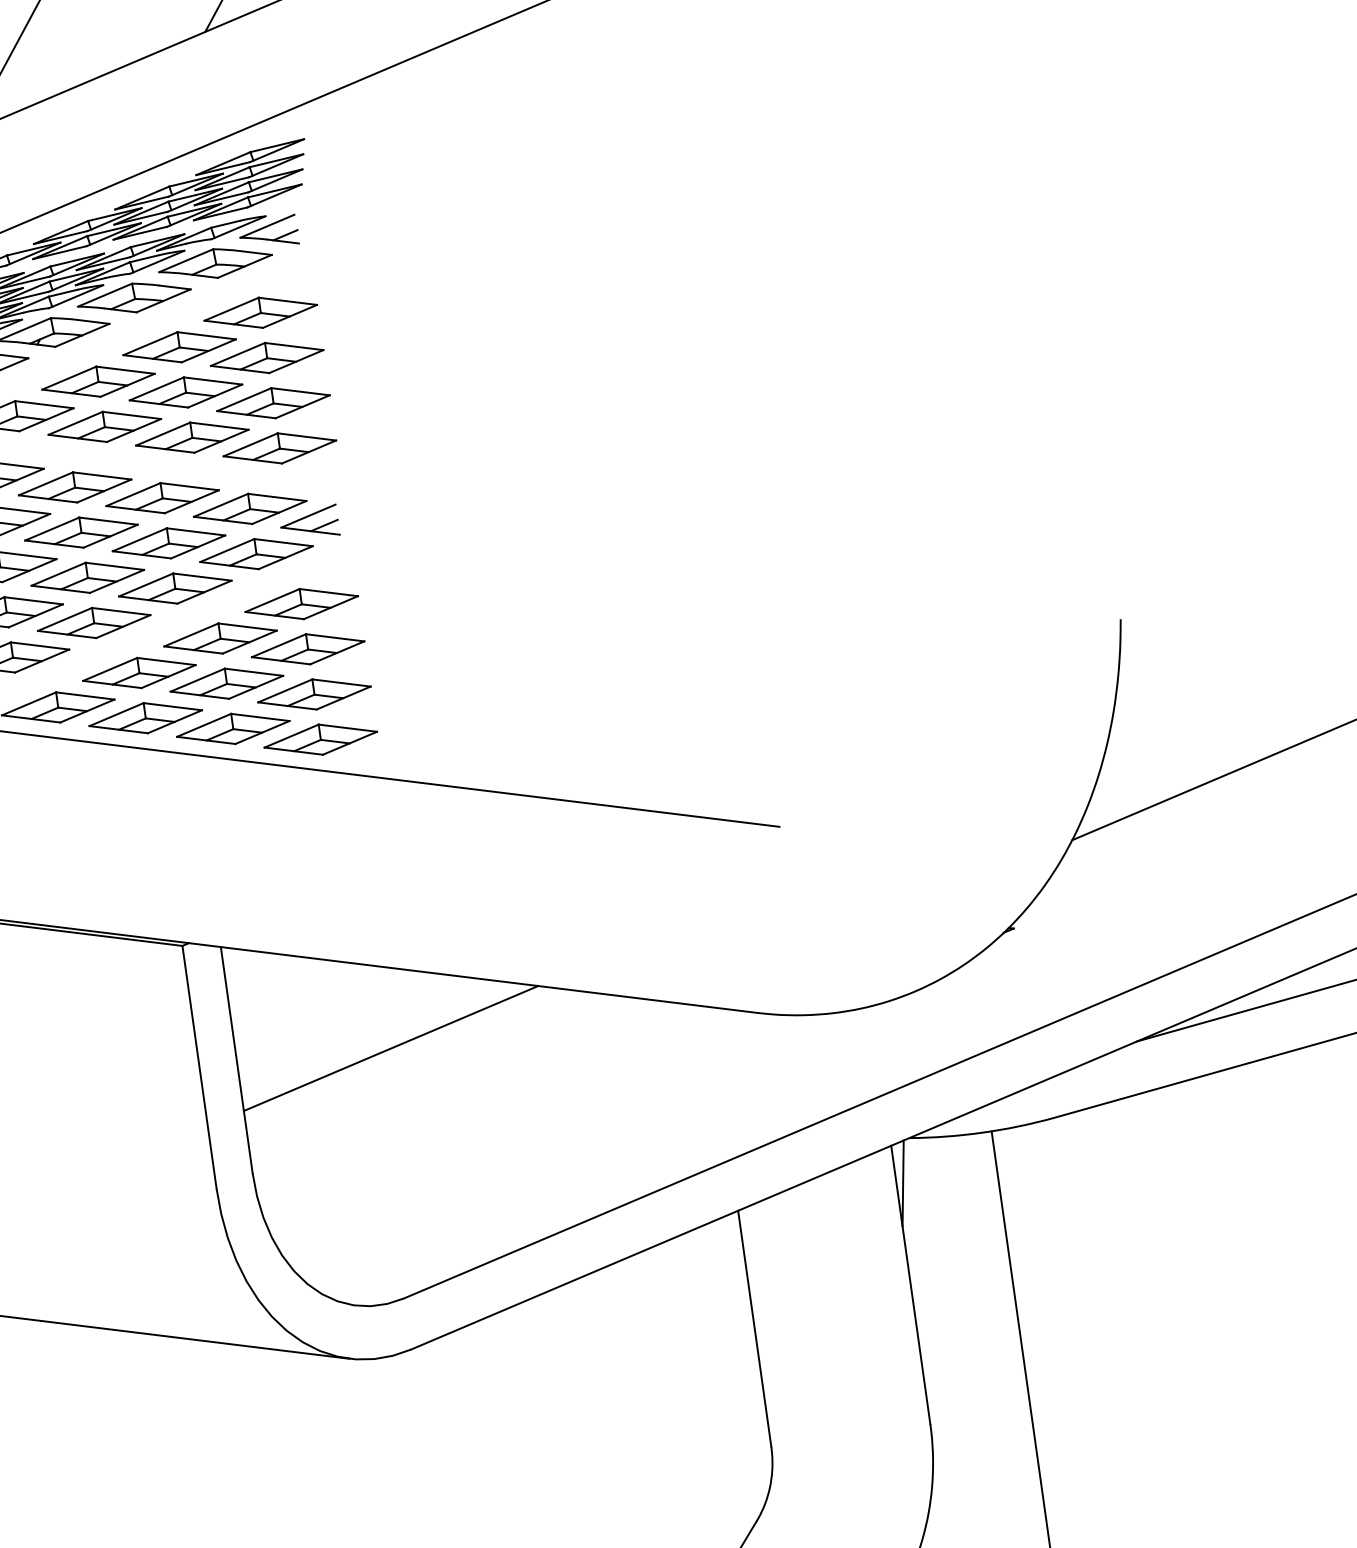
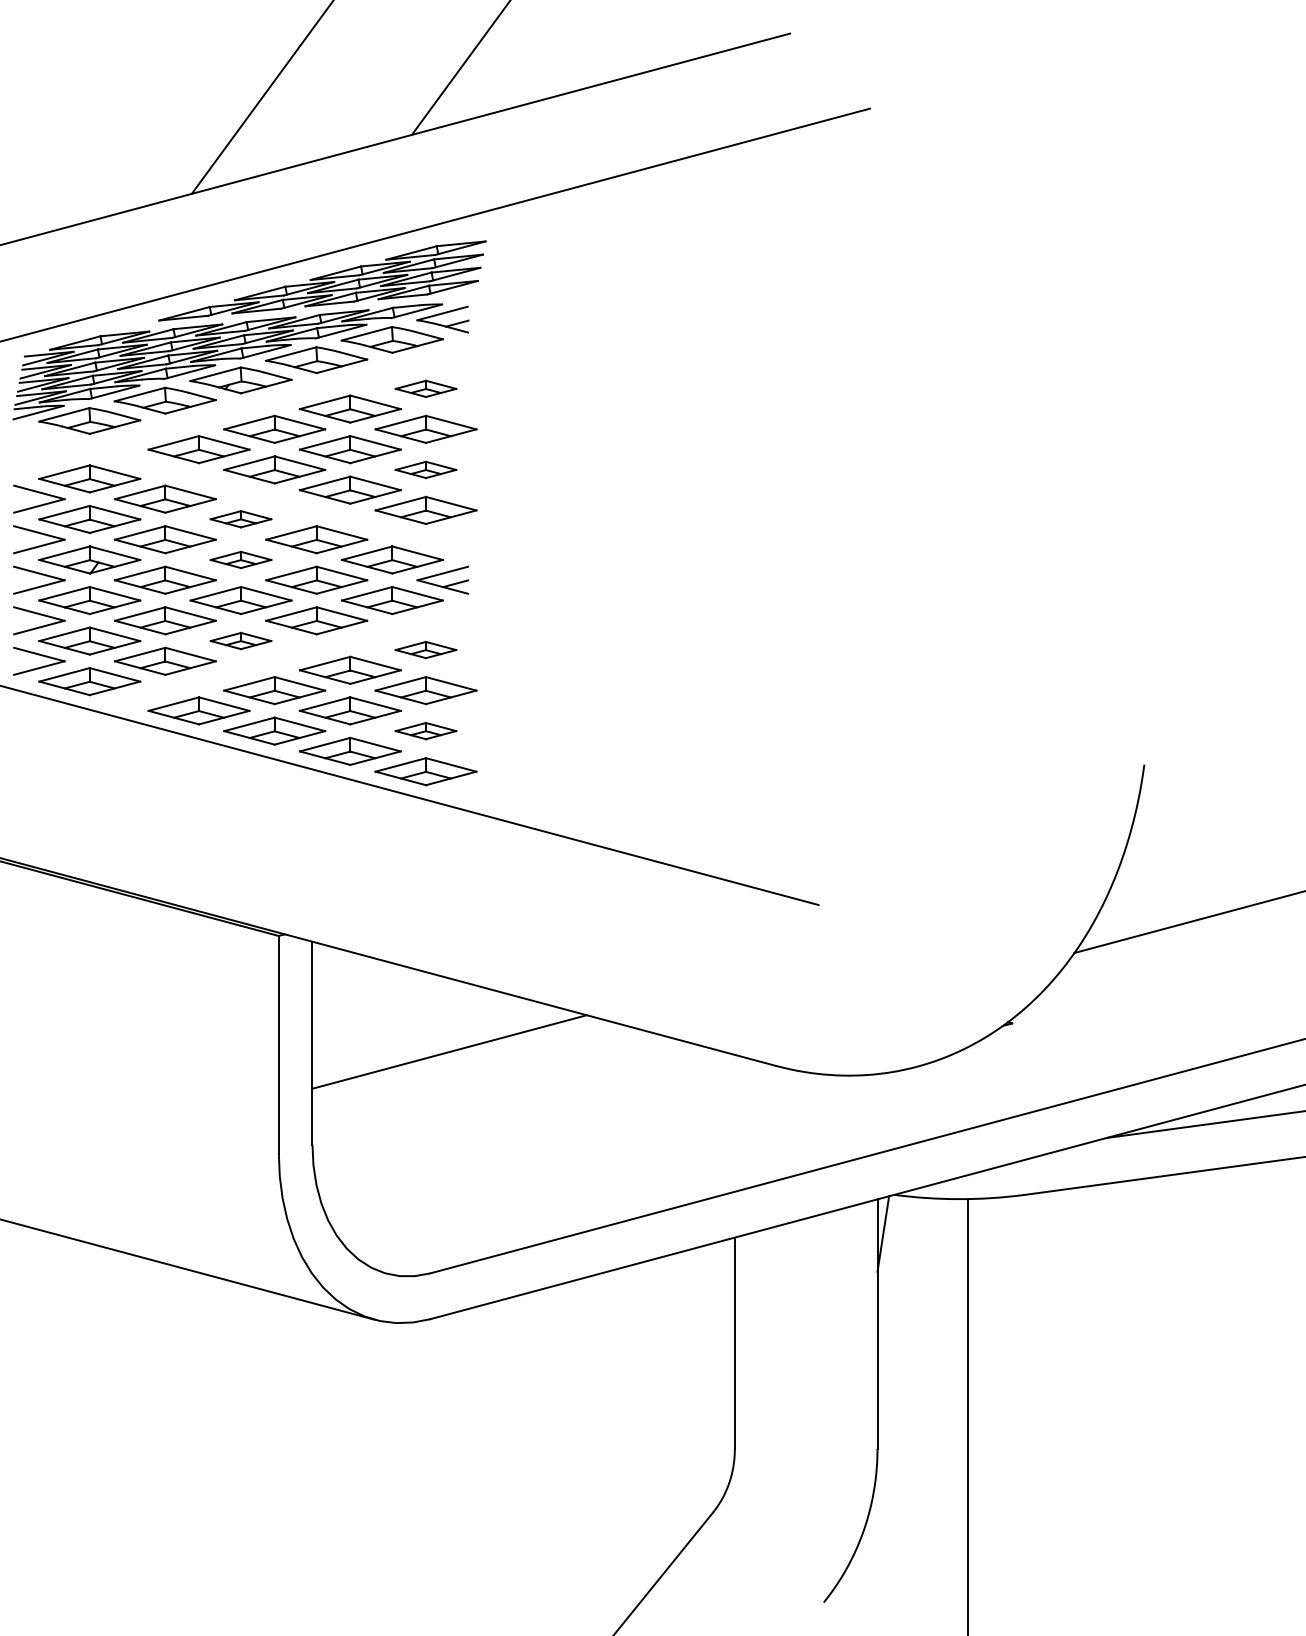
part: (260, 312) -> (425, 388), size x0.6
part: (272, 402) -> (425, 469), size x0.6
part: (74, 486) -> (240, 518), size x0.6
part: (80, 532) -> (240, 559), size x0.6
part: (301, 603) -> (425, 649), size x0.6
part: (93, 622) -> (240, 640), size x0.6
part: (313, 693) -> (425, 730), size x0.6

